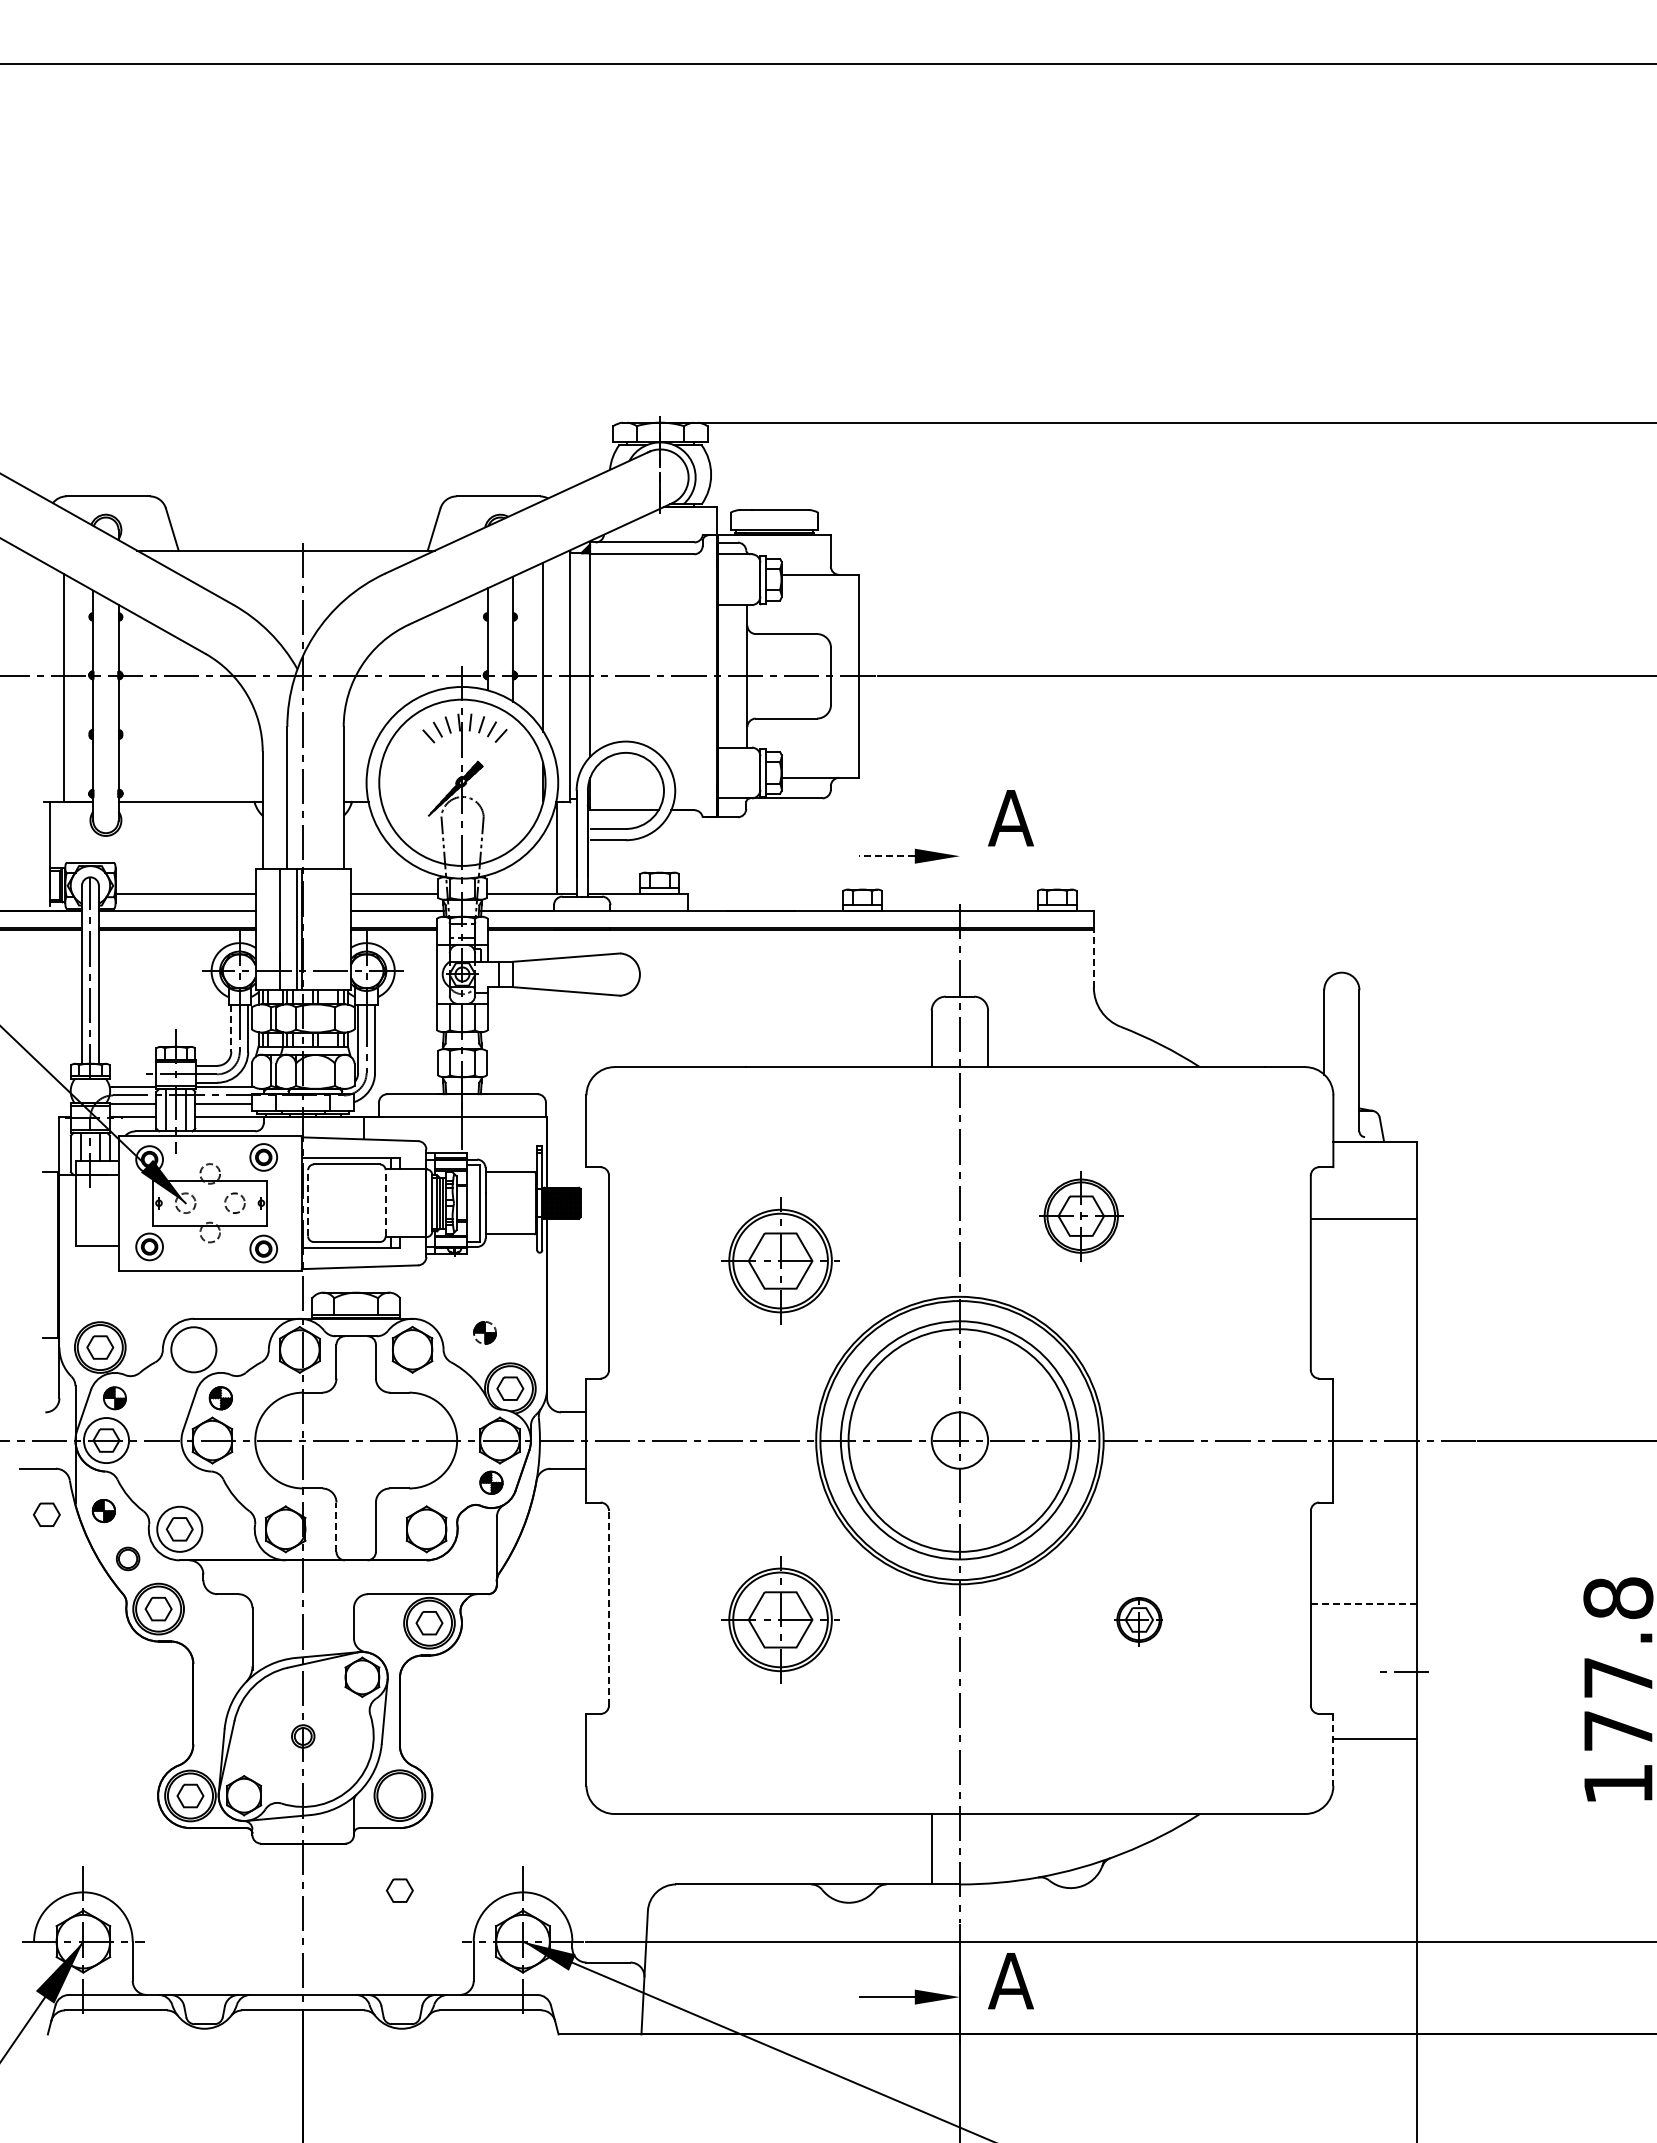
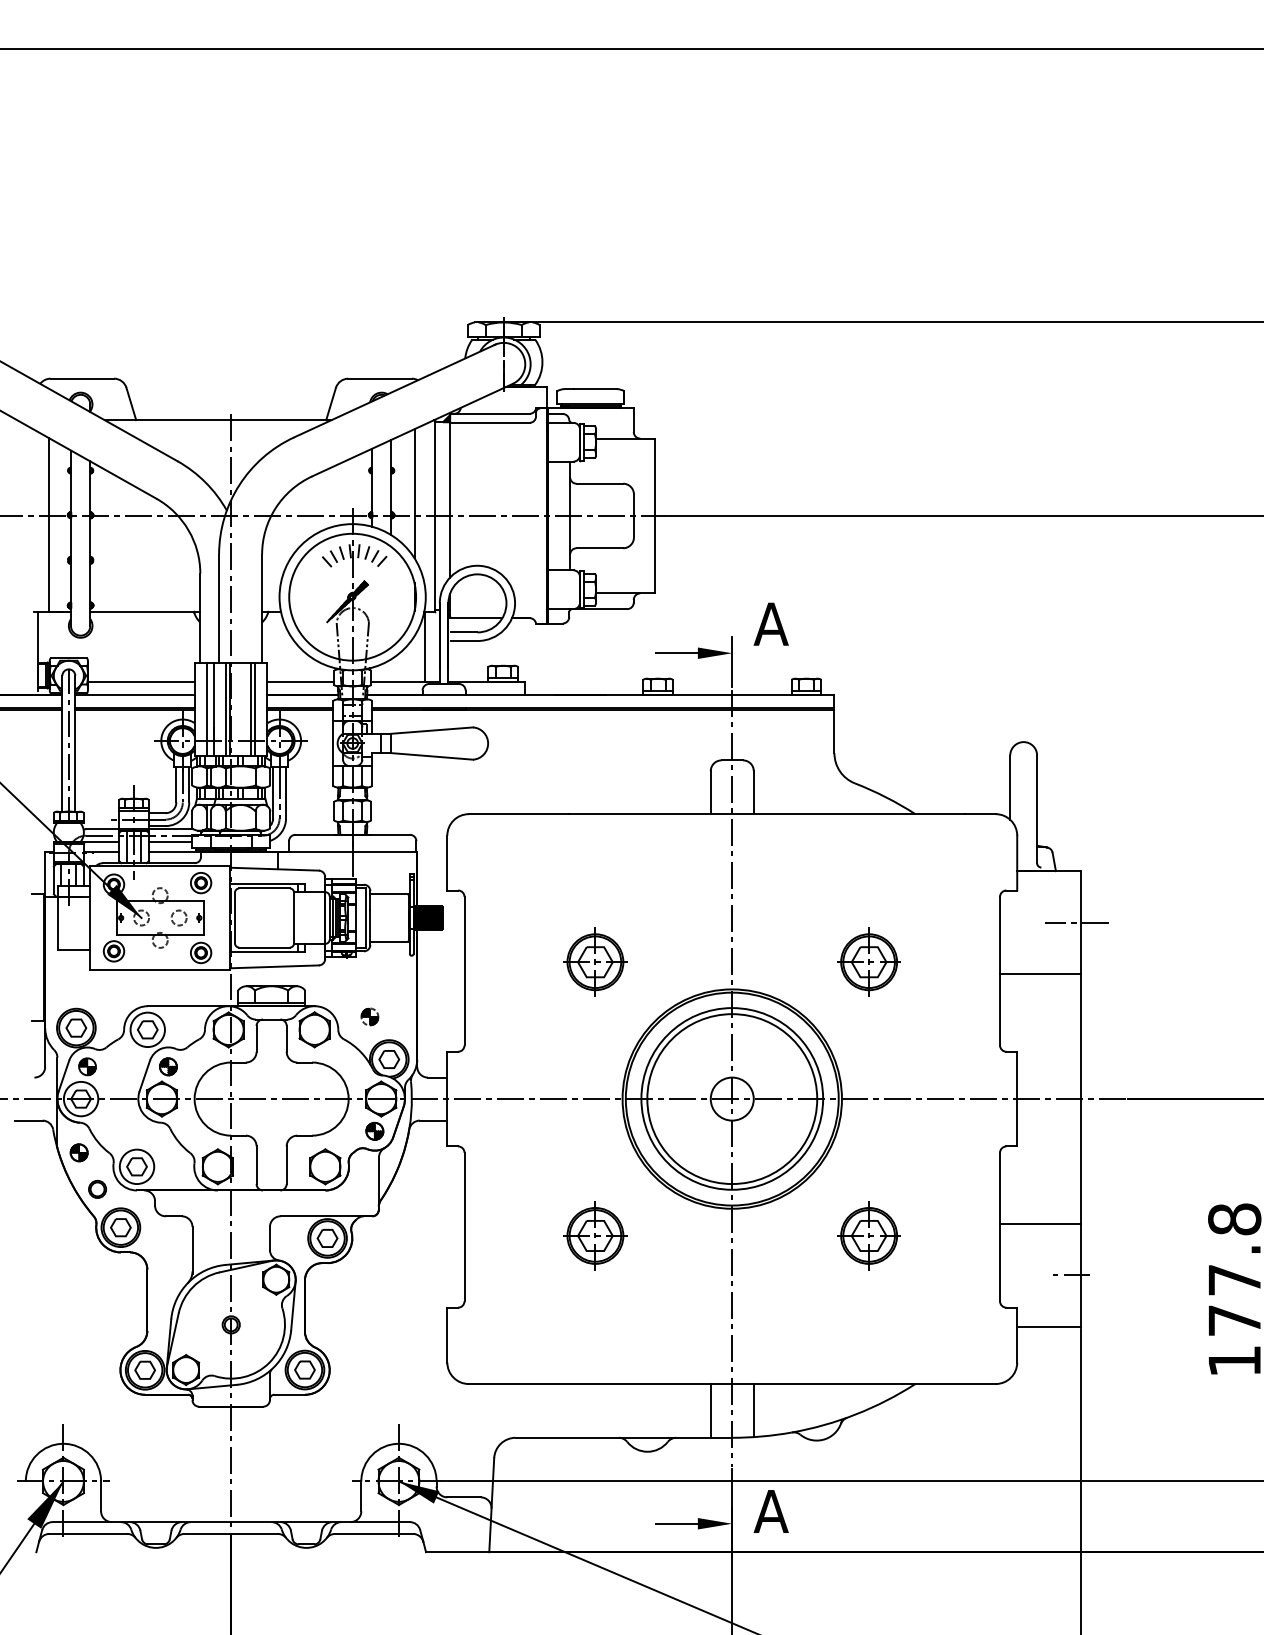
line: (886, 856) -> (676, 653), dashed -> solid
line: (959, 867) -> (731, 661), added
line: (271, 929) -> (207, 709), added
line: (328, 929) -> (250, 709), added
line: (334, 929) -> (255, 709), added
line: (1093, 958) -> (834, 731), dashed -> solid
line: (231, 1028) -> (176, 784), dashed -> solid
line: (308, 1202) -> (235, 917), dashed -> solid
line: (385, 1202) -> (293, 917), dashed -> solid
line: (1411, 1209) -> (1076, 922), added
part: (1081, 1216) -> (869, 962), moved
line: (1363, 1219) -> (1040, 974), moved
part: (780, 1261) -> (595, 962), size x0.71
part: (46, 1514) -> (147, 1029), moved
line: (336, 1527) -> (256, 1165), dashed -> solid
line: (1363, 1604) -> (1040, 1224), dashed -> solid
line: (609, 1607) -> (464, 1226), dashed -> solid
part: (780, 1619) -> (595, 1235), size x0.71
part: (1139, 1619) -> (869, 1235), size x1.67
line: (1333, 1749) -> (1017, 1334), dashed -> solid
line: (988, 1848) -> (754, 1410), added
part: (399, 1890) -> (304, 1369), moved

